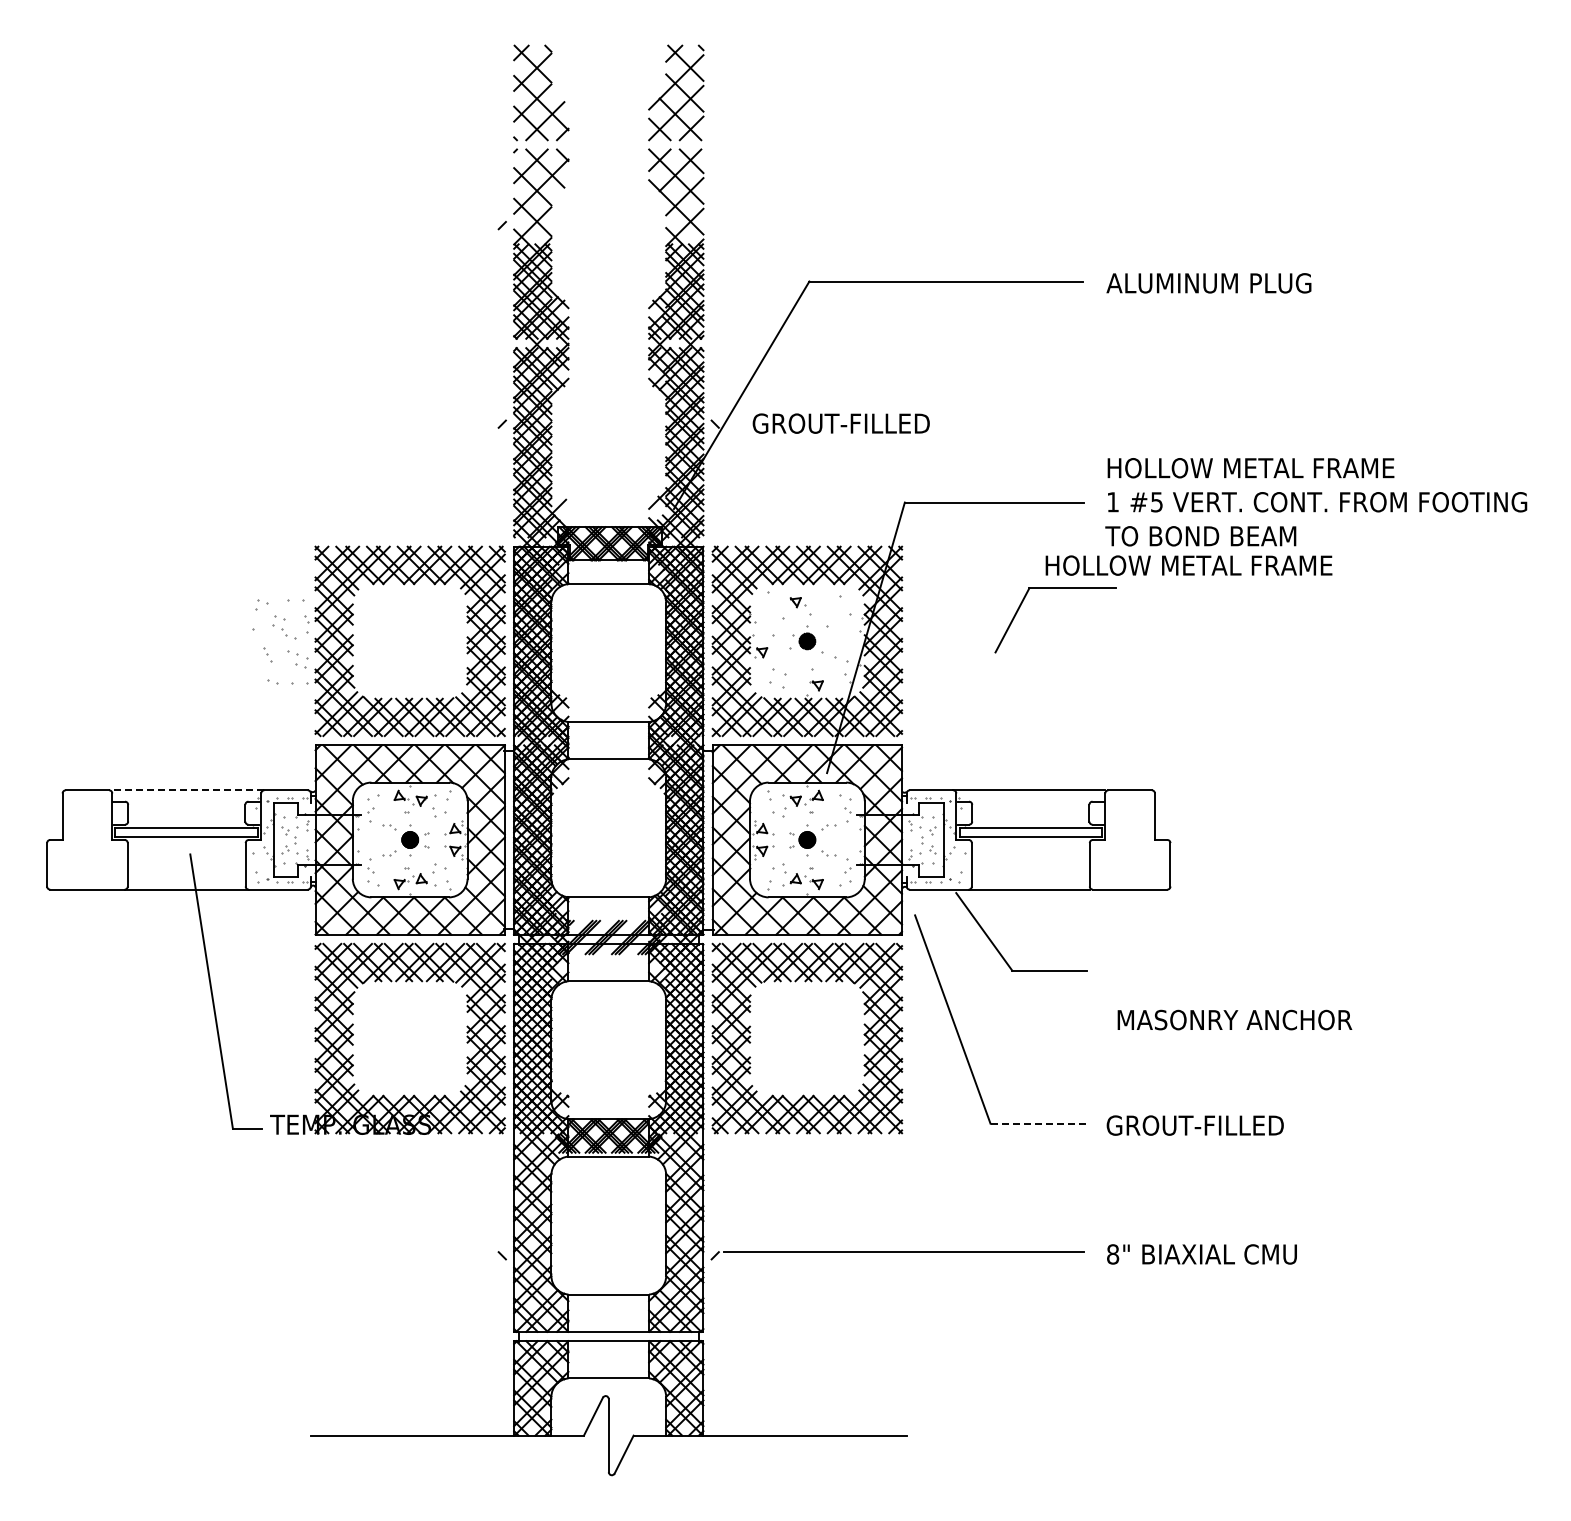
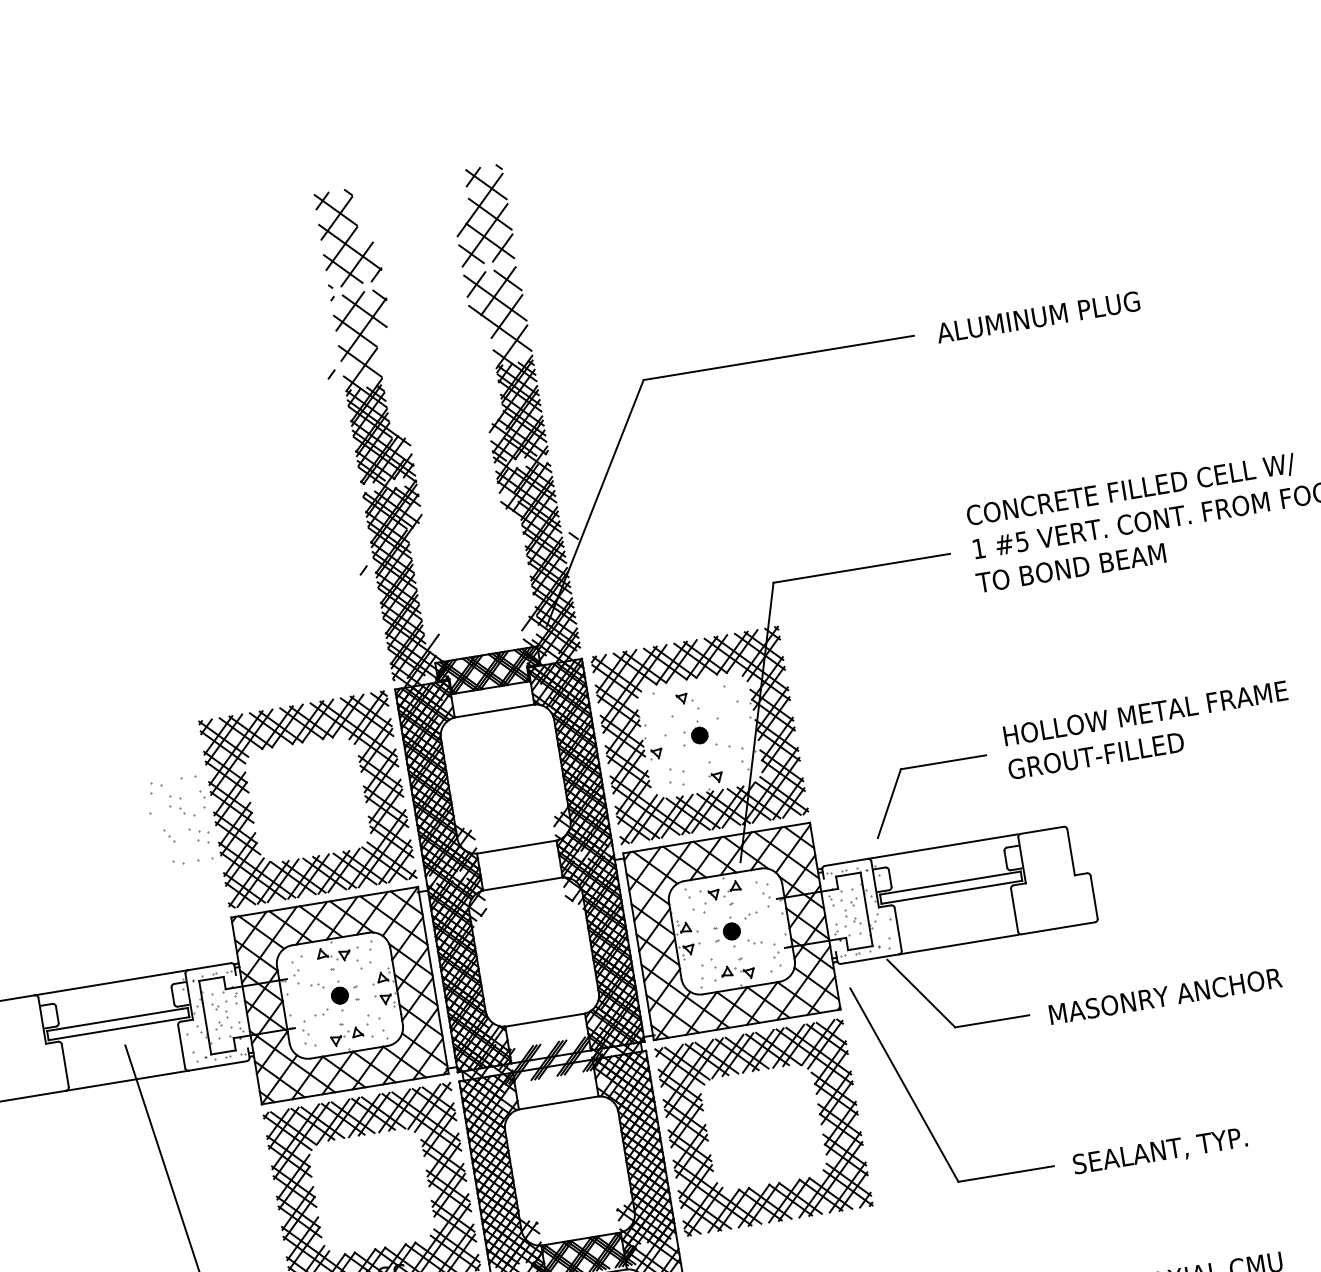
text: (840, 423) -> (1095, 755), moved
text: (1272, 469) -> (1130, 490), HOLLOW METAL FRAME -> CONCRETE FILLED CELL W/
text: (1188, 565) -> (1145, 713), moved
part: (1055, 588) -> (926, 765), moved
line: (186, 790) -> (111, 982), dashed -> solid
text: (1234, 1019) -> (1165, 995), moved
line: (1039, 1123) -> (1006, 1173), dashed -> solid
text: (1194, 1126) -> (1160, 1151), GROUT-FILLED -> SEALANT, TYP.

